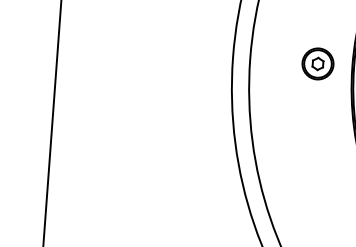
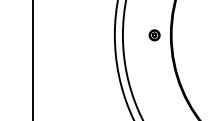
part: (317, 64) -> (154, 35), size x0.7

